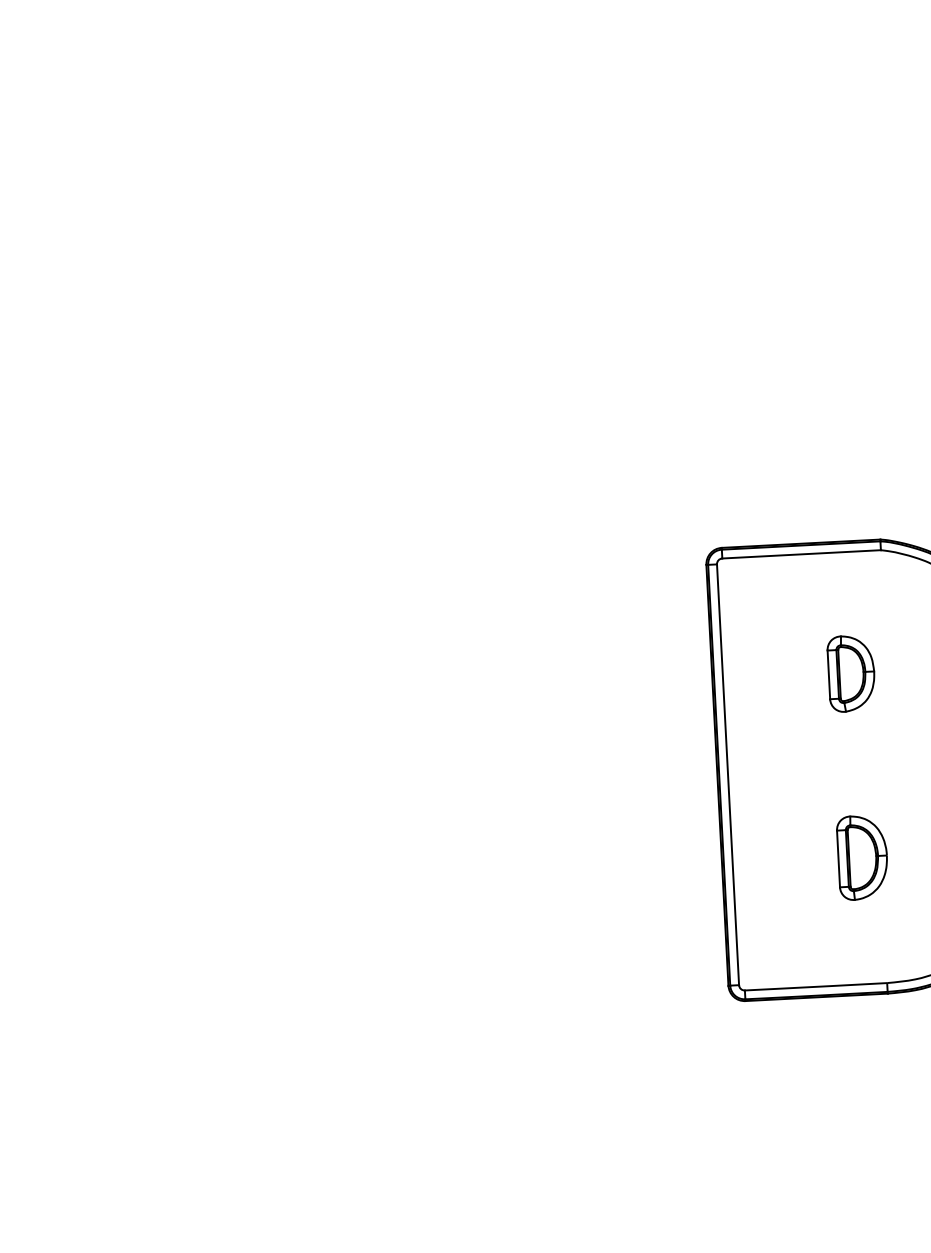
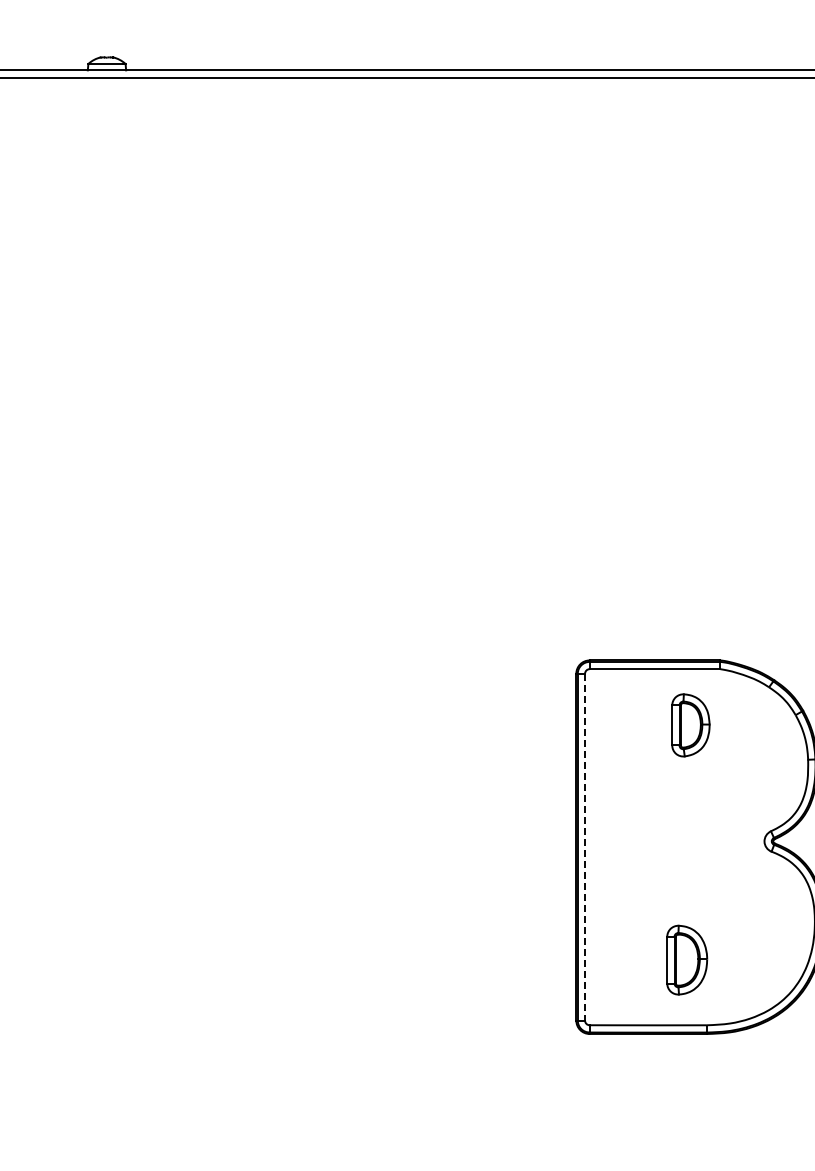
part: (851, 673) -> (690, 725), moved
line: (728, 775) -> (585, 847), solid -> dashed
part: (863, 856) -> (687, 959), moved

